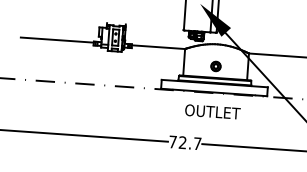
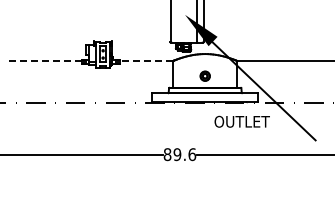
line: (57, 39) -> (45, 60), solid -> dashed
line: (158, 46) -> (146, 60), solid -> dashed
text: (212, 111) -> (241, 121), moved
text: (184, 142) -> (179, 154), 72.7 -> 89.6

